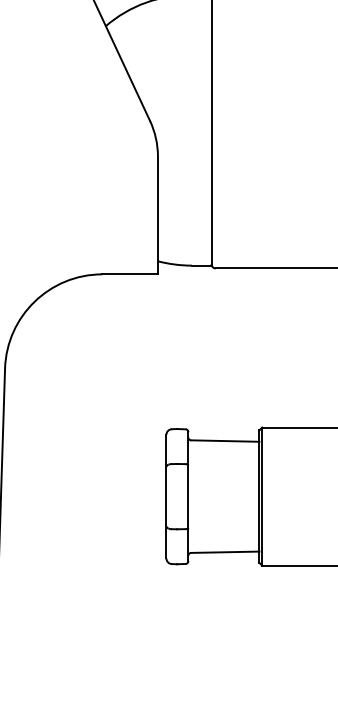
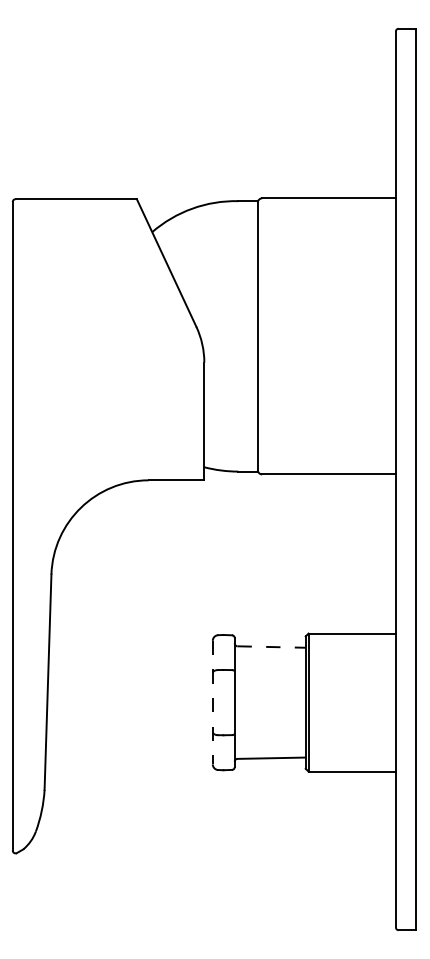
line: (226, 441) -> (272, 647), solid -> dashed
line: (166, 496) -> (212, 702), solid -> dashed

